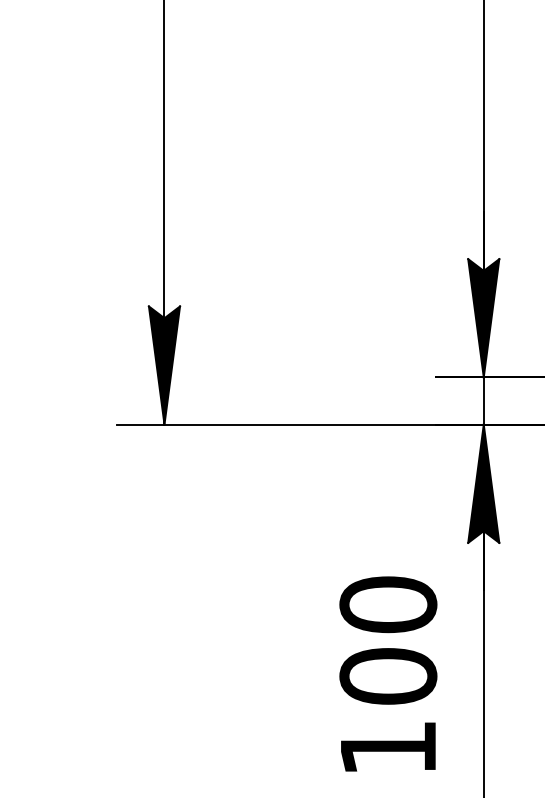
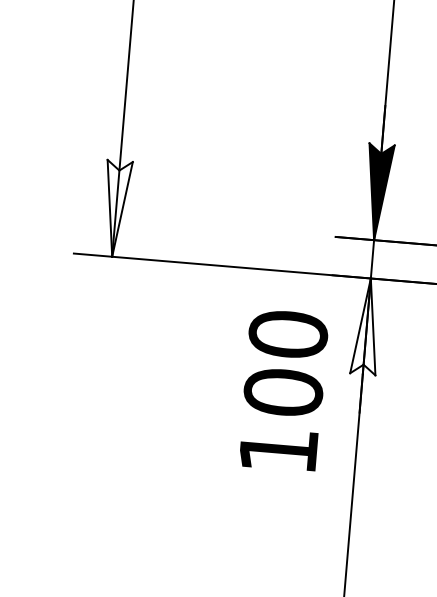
fill: (164, 365) -> (116, 208), removed
fill: (483, 483) -> (366, 326), removed
text: (388, 673) -> (283, 390), moved

